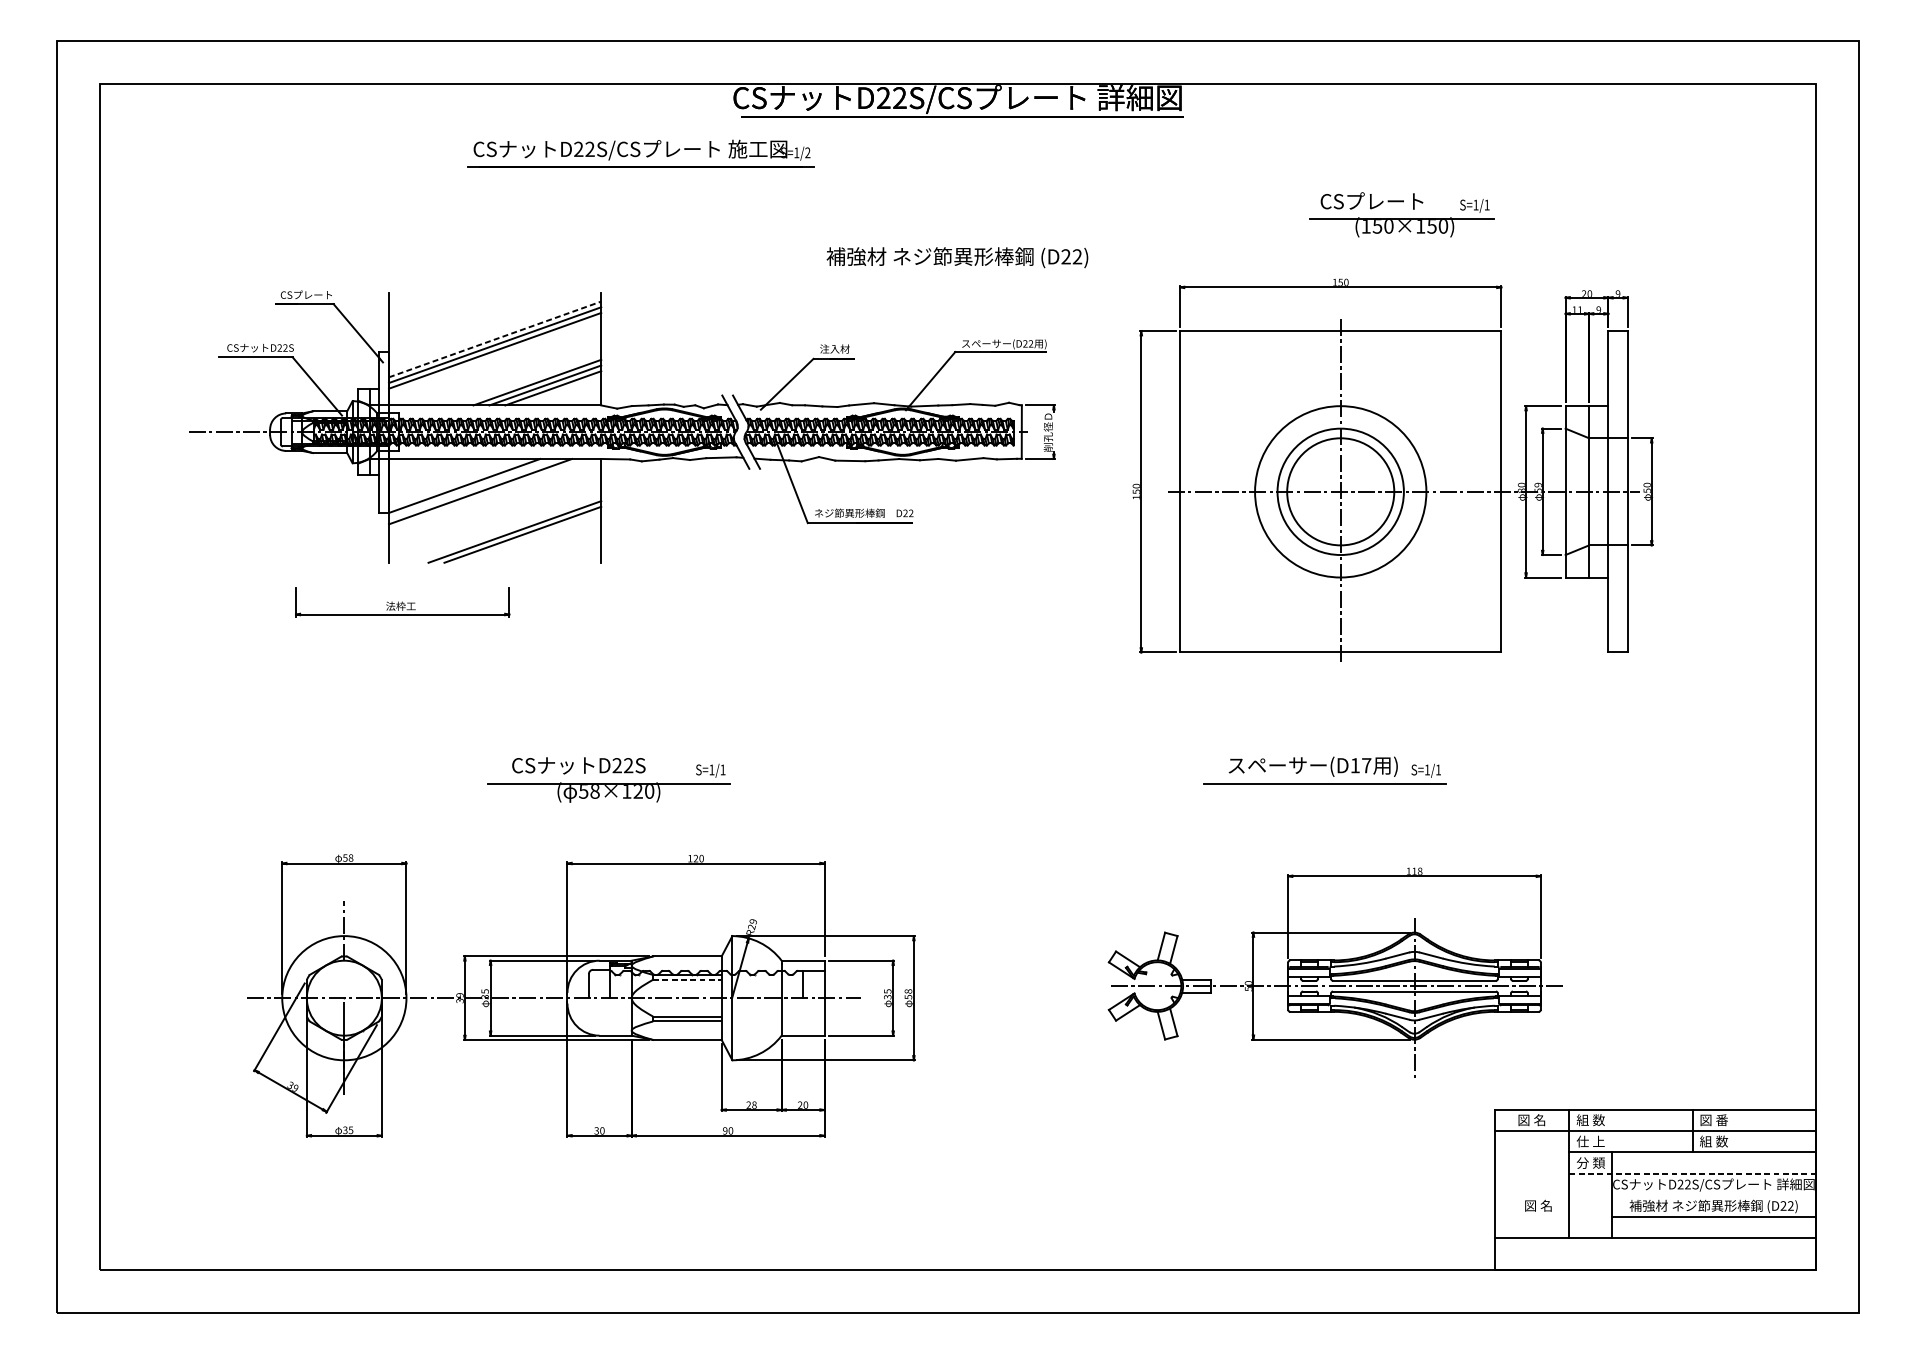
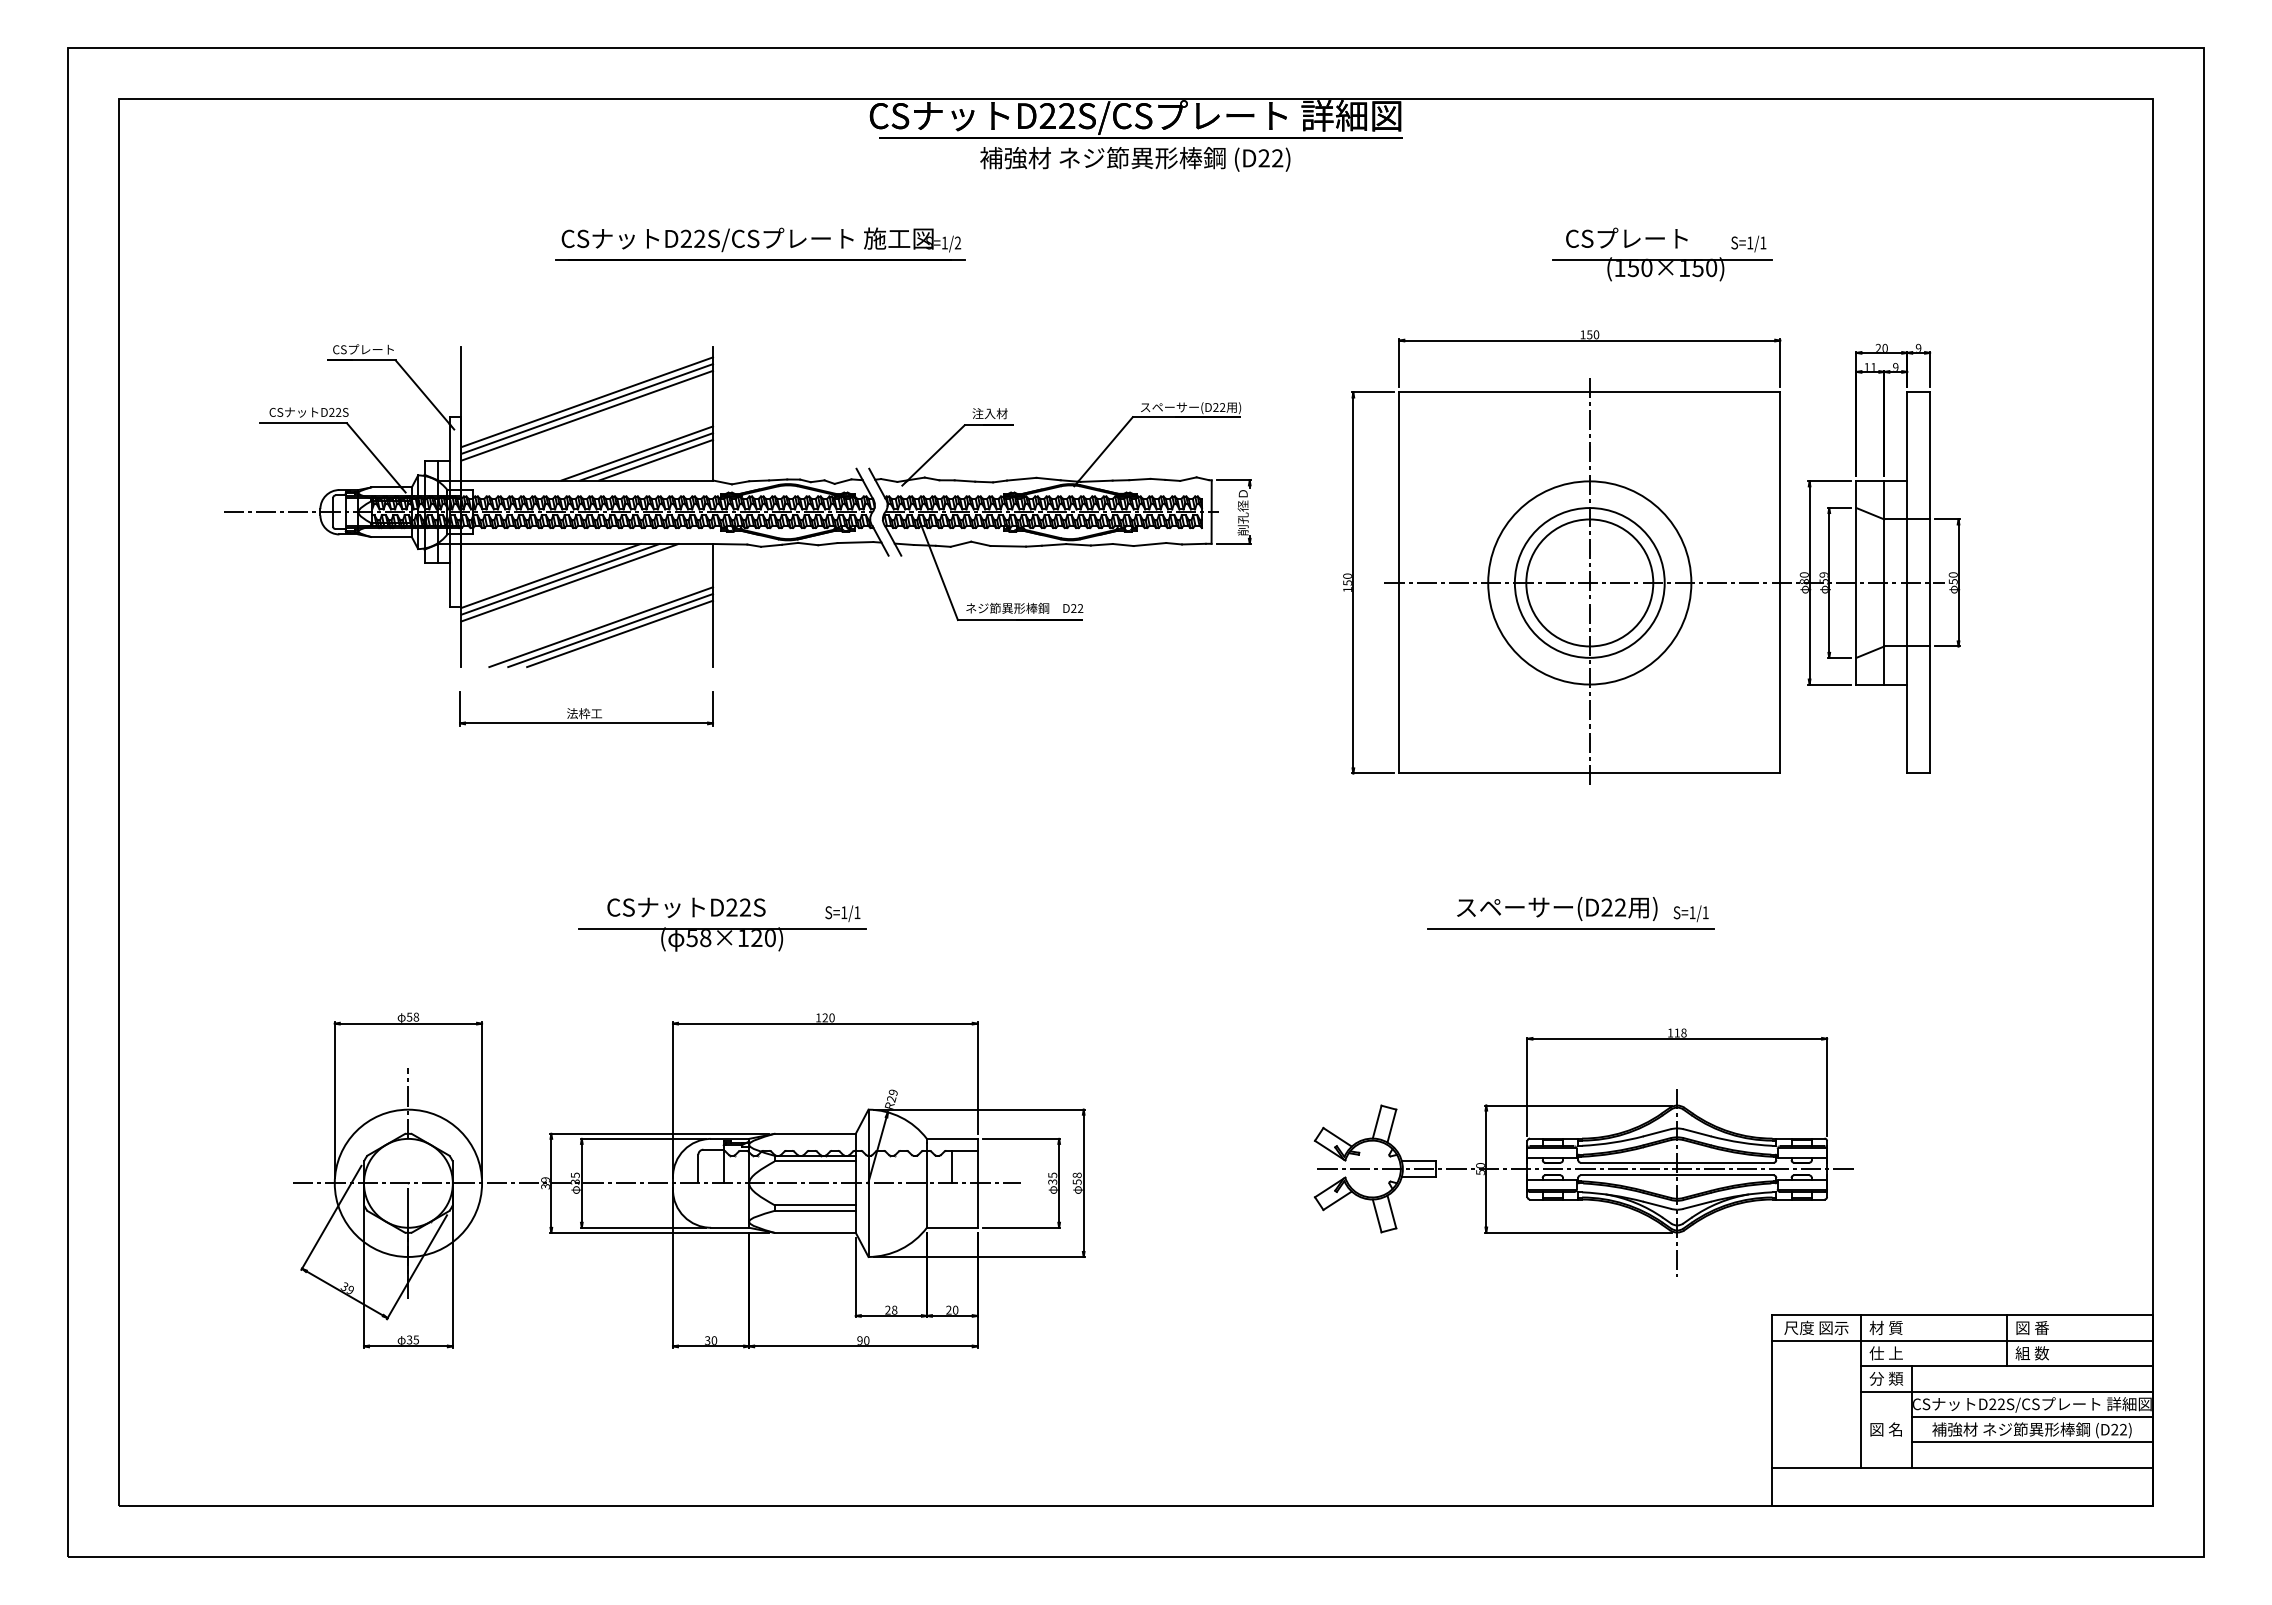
part: (641, 153) -> (760, 243), moved
text: (957, 257) -> (1135, 159), moved
line: (495, 339) -> (587, 402), dashed -> solid
line: (472, 488) -> (560, 578), added
line: (507, 529) -> (601, 627), added
part: (402, 601) -> (586, 708), moved
text: (1360, 765) -> (1613, 907), (D17 -> (D22
line: (687, 979) -> (815, 1161), dashed -> solid
text: (1531, 1119) -> (1816, 1327), 図 名 -> 尺度 図示
text: (1590, 1119) -> (1885, 1327), 組 数 -> 材 質
line: (1693, 1173) -> (2007, 1391), dashed -> solid
line: (1714, 1195) -> (2032, 1417), added
text: (1537, 1205) -> (1885, 1429), moved

